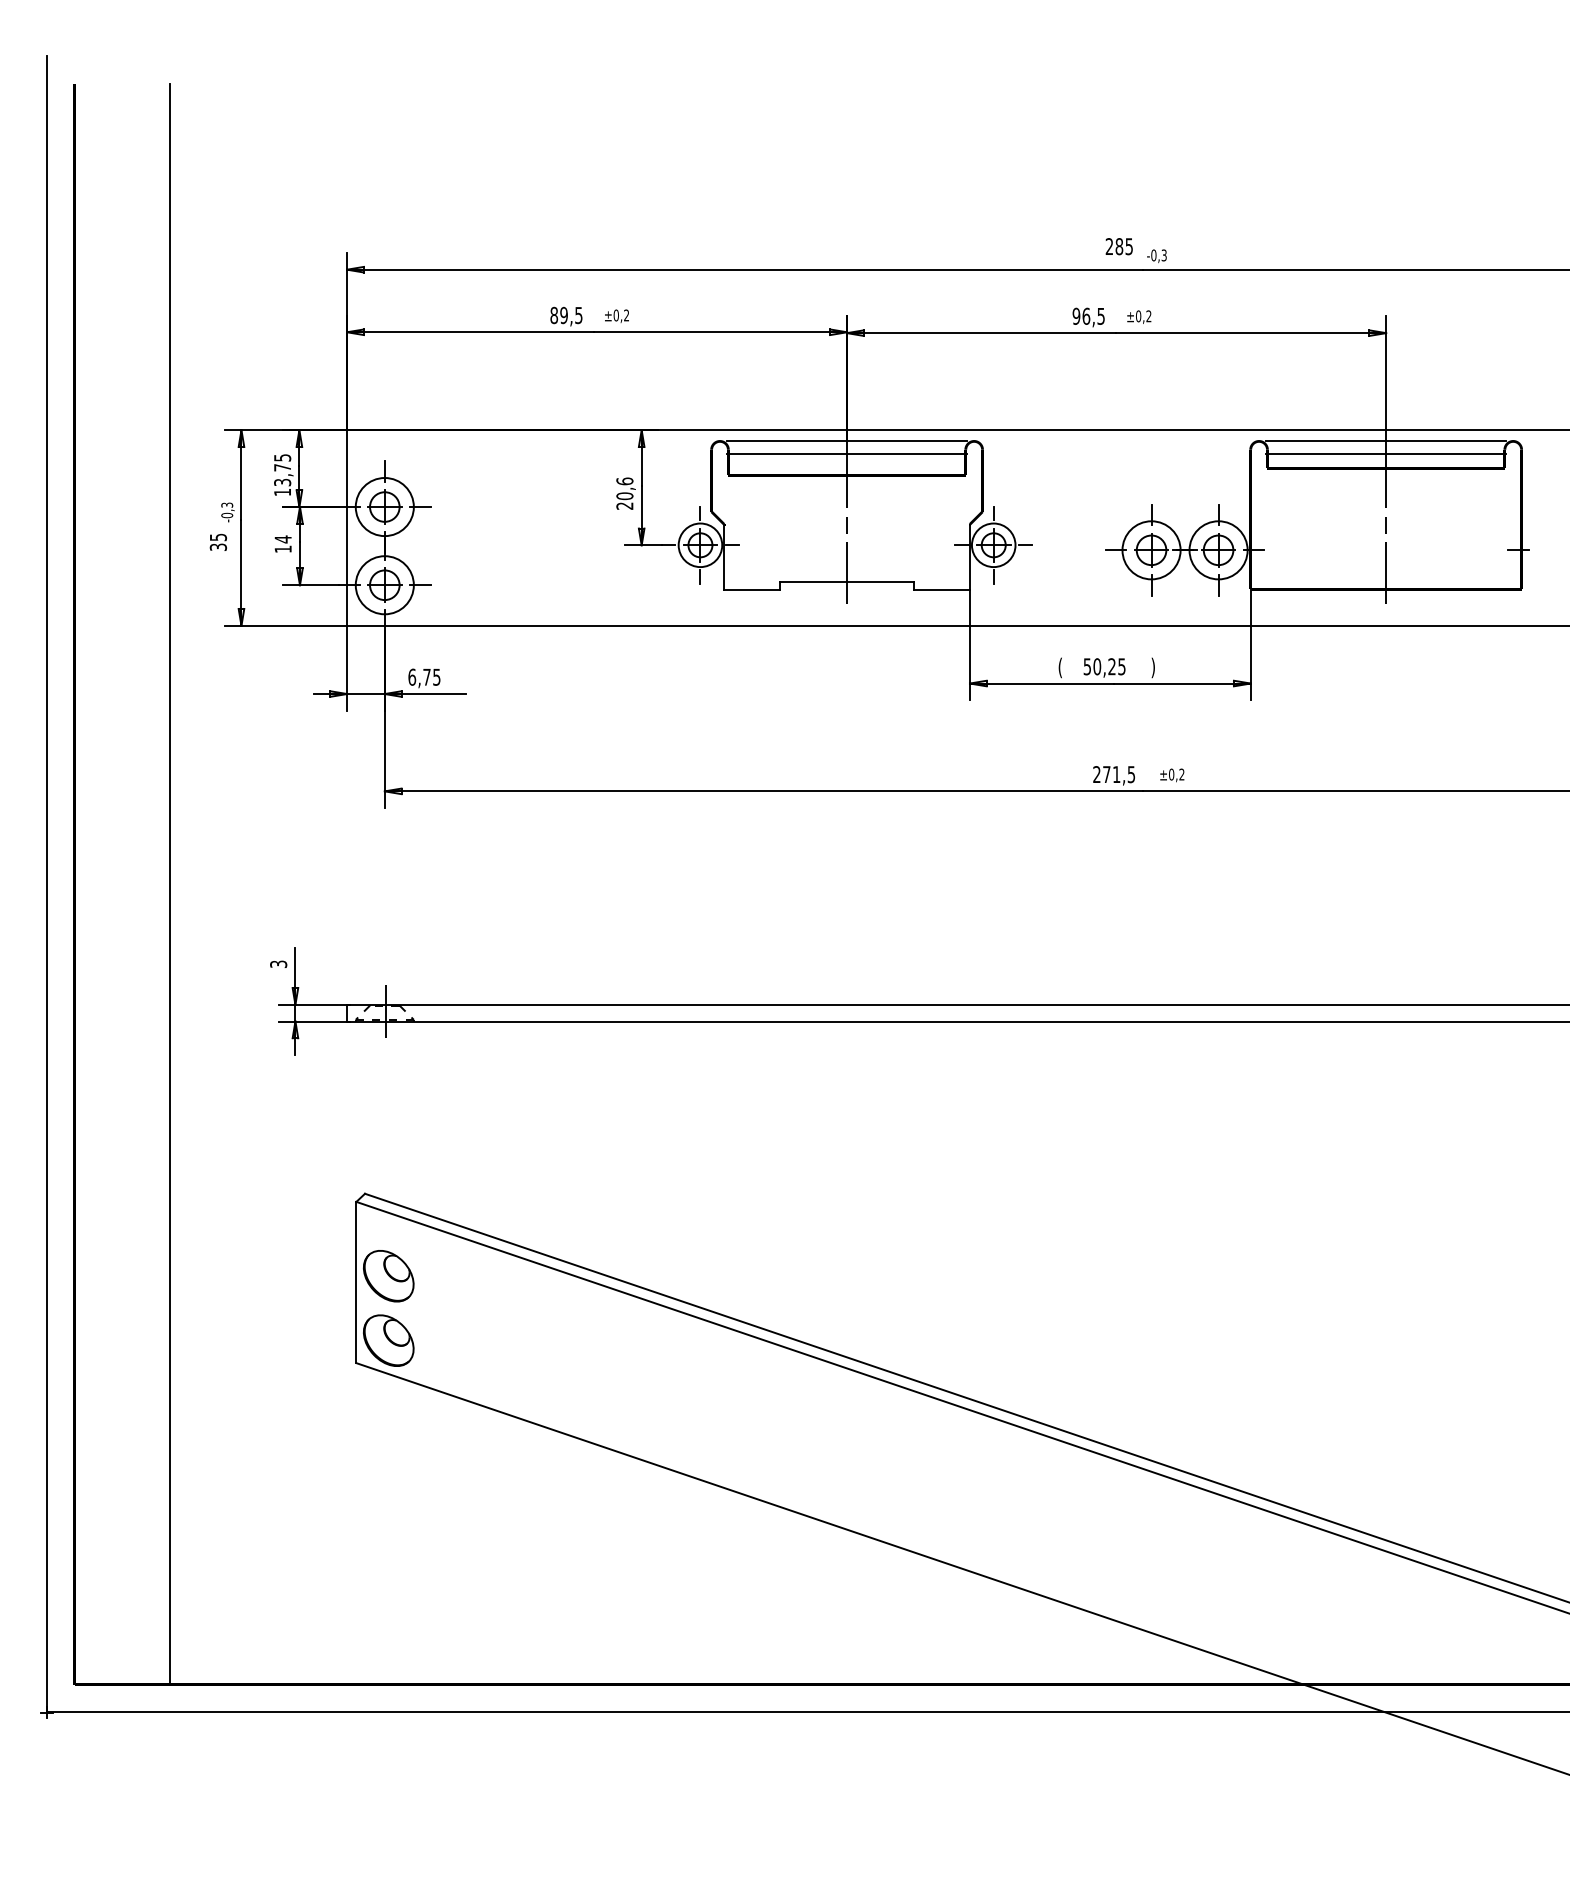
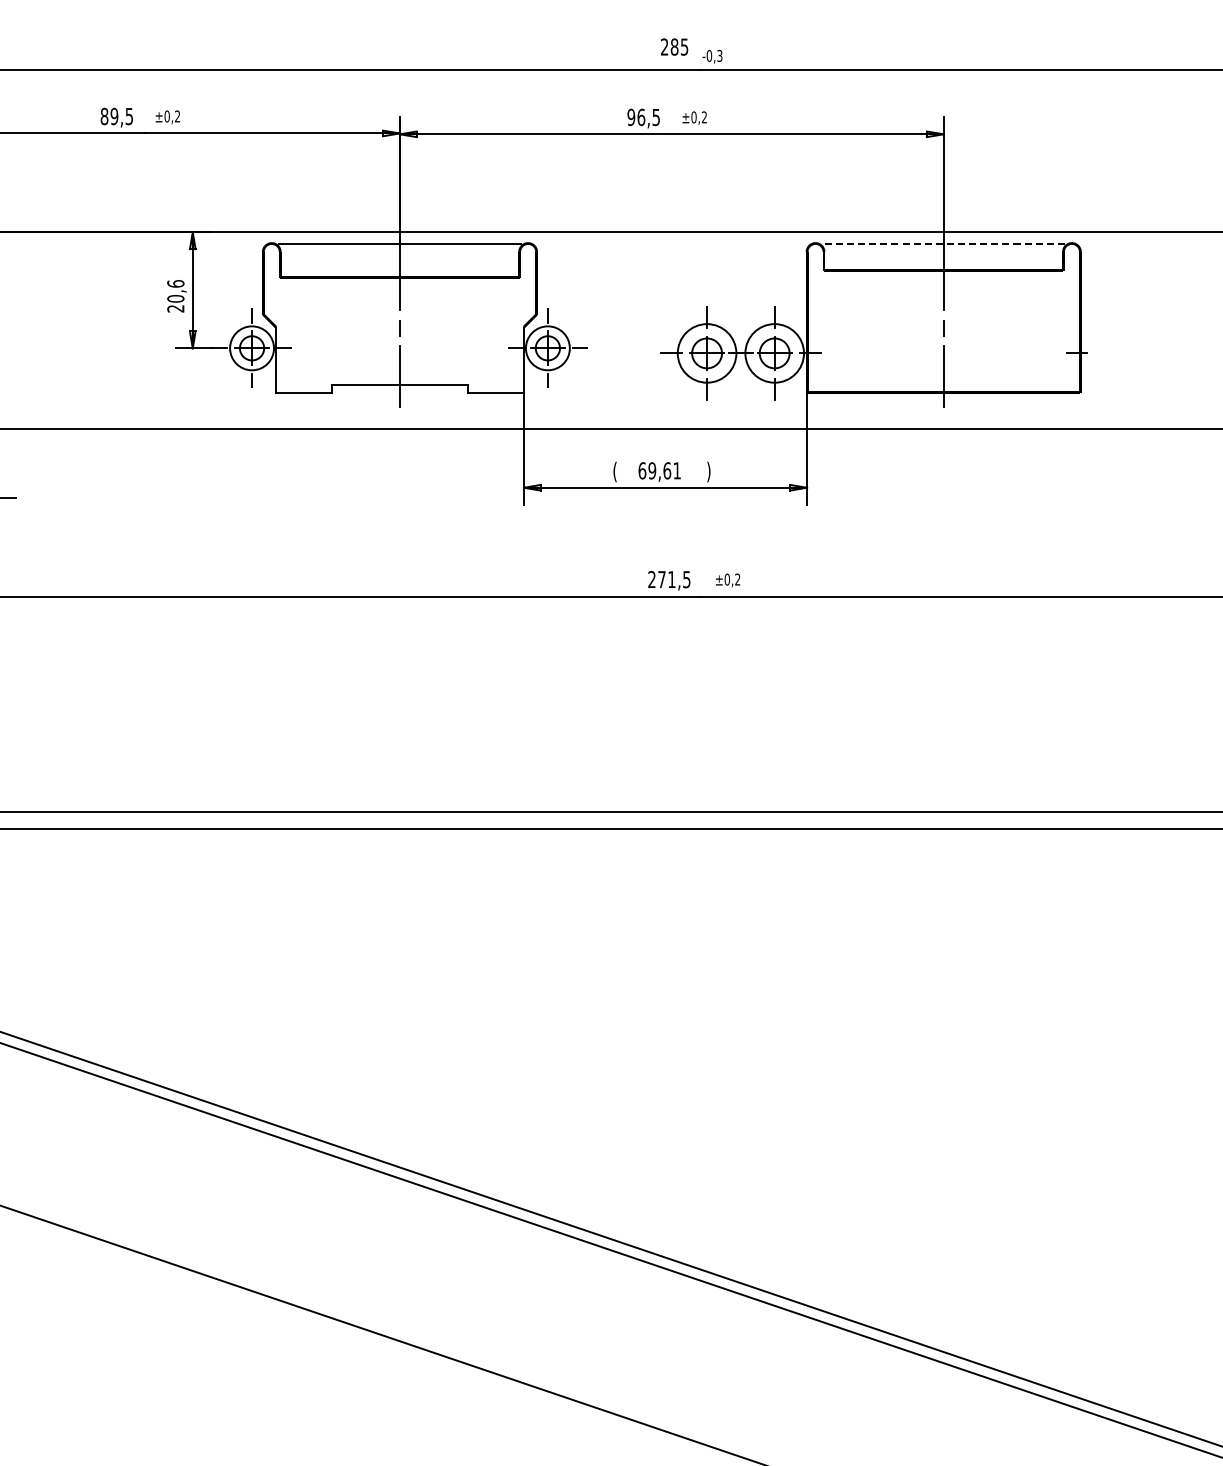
line: (1385, 441) -> (943, 243), solid -> dashed
line: (846, 454) -> (399, 256), removed
line: (1386, 454) -> (944, 256), removed
text: (1104, 666) -> (659, 470), 50,25 -> 69,61

